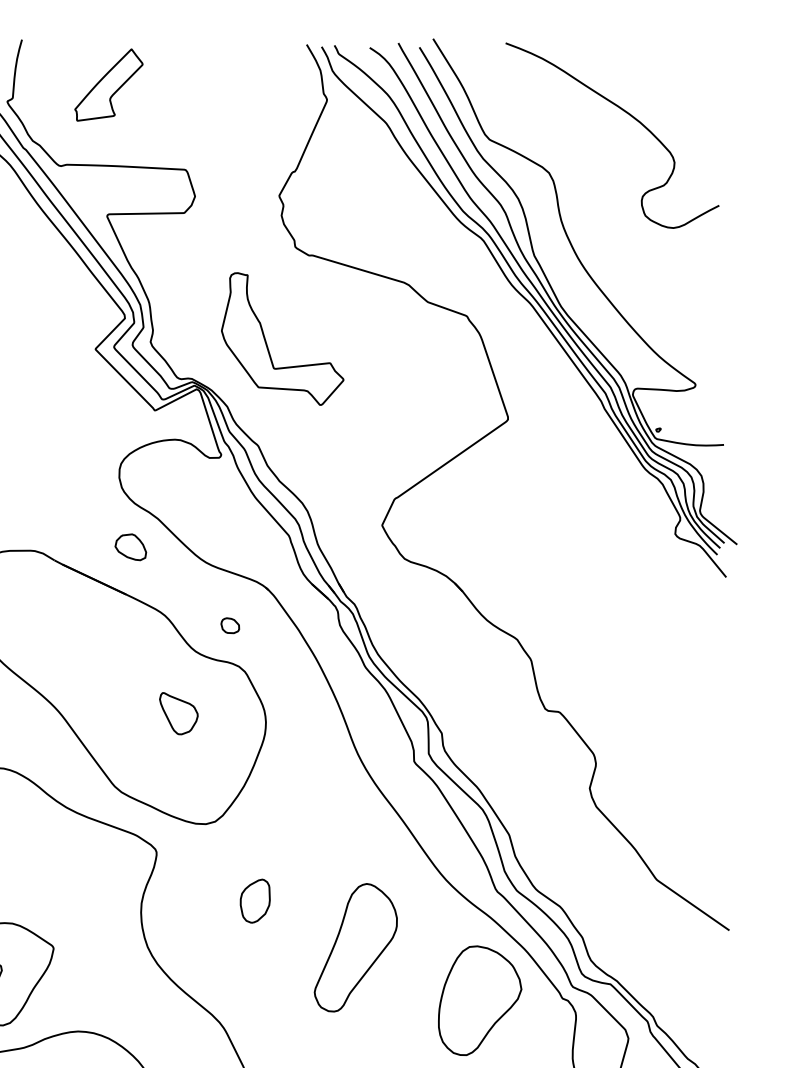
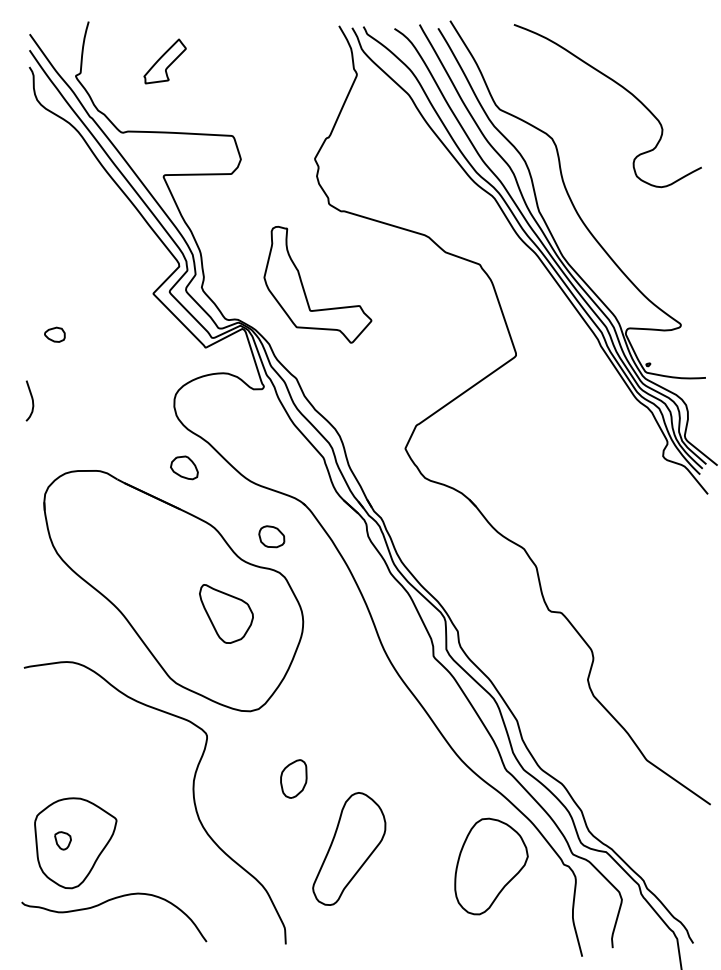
part: (108, 85) -> (164, 61), size x0.7
part: (229, 625) -> (271, 536), size x1.6
part: (178, 714) -> (226, 614), size x1.6
part: (356, 947) -> (349, 848), moved

